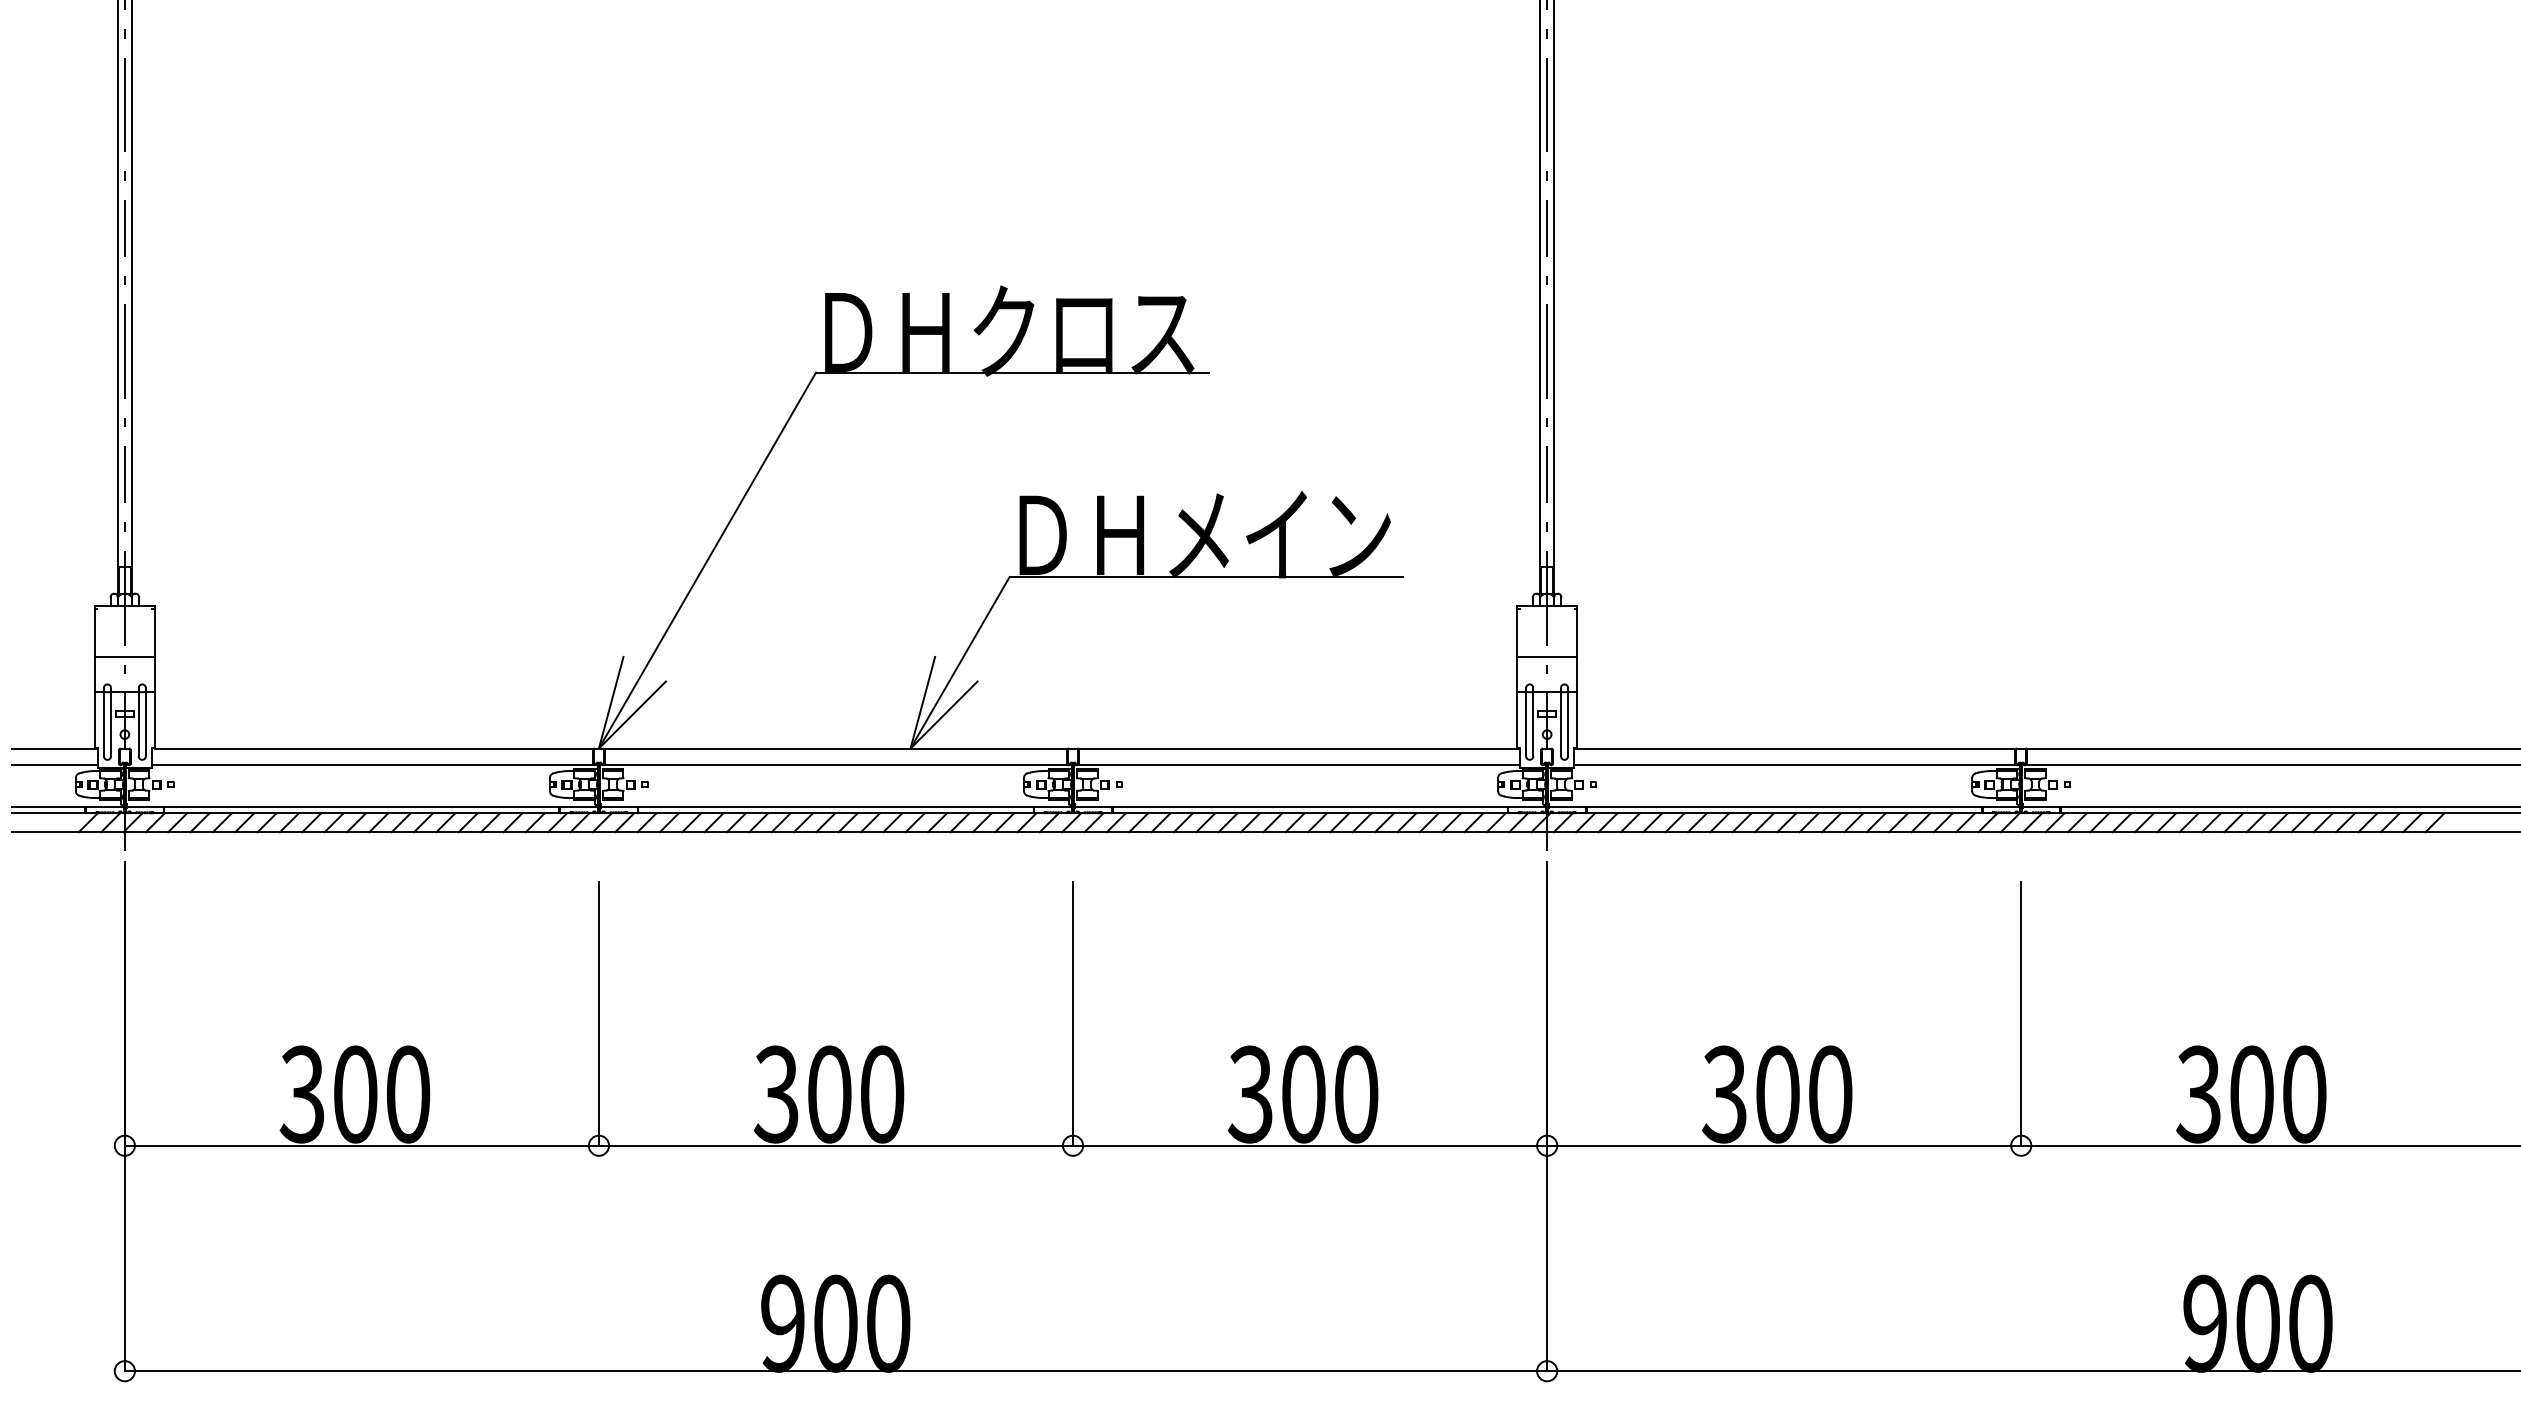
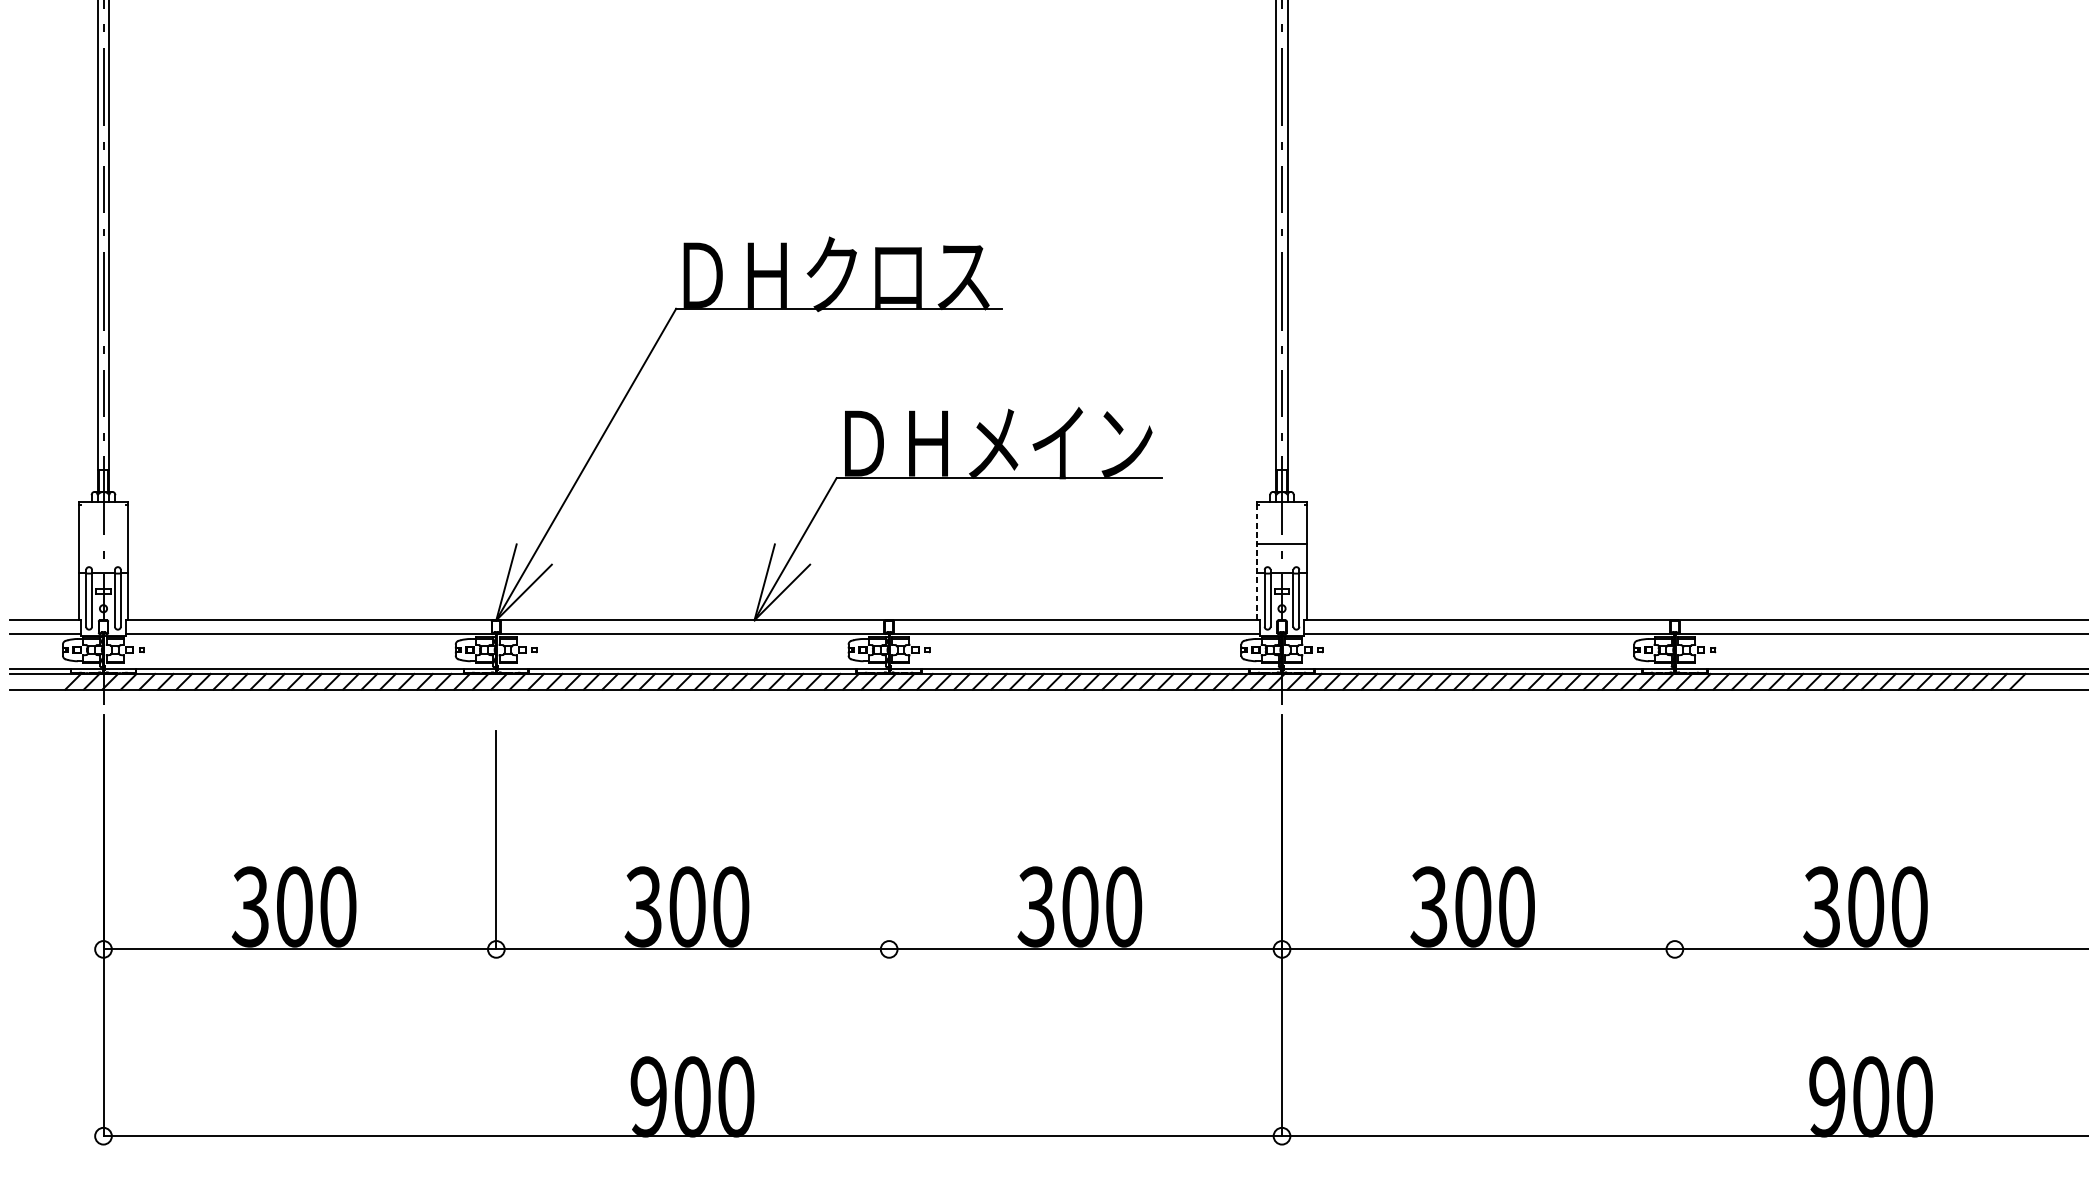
line: (124, 656) -> (103, 544), removed
line: (1517, 678) -> (1257, 562), solid -> dashed
line: (1073, 1013) -> (889, 839), removed
line: (2021, 1013) -> (1675, 839), removed

